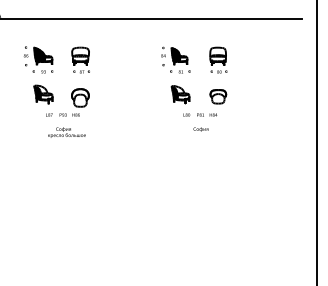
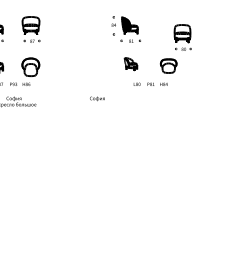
part: (218, 59) -> (182, 36), moved
part: (180, 94) -> (130, 63), size x0.7
text: (200, 129) -> (96, 98), moved

